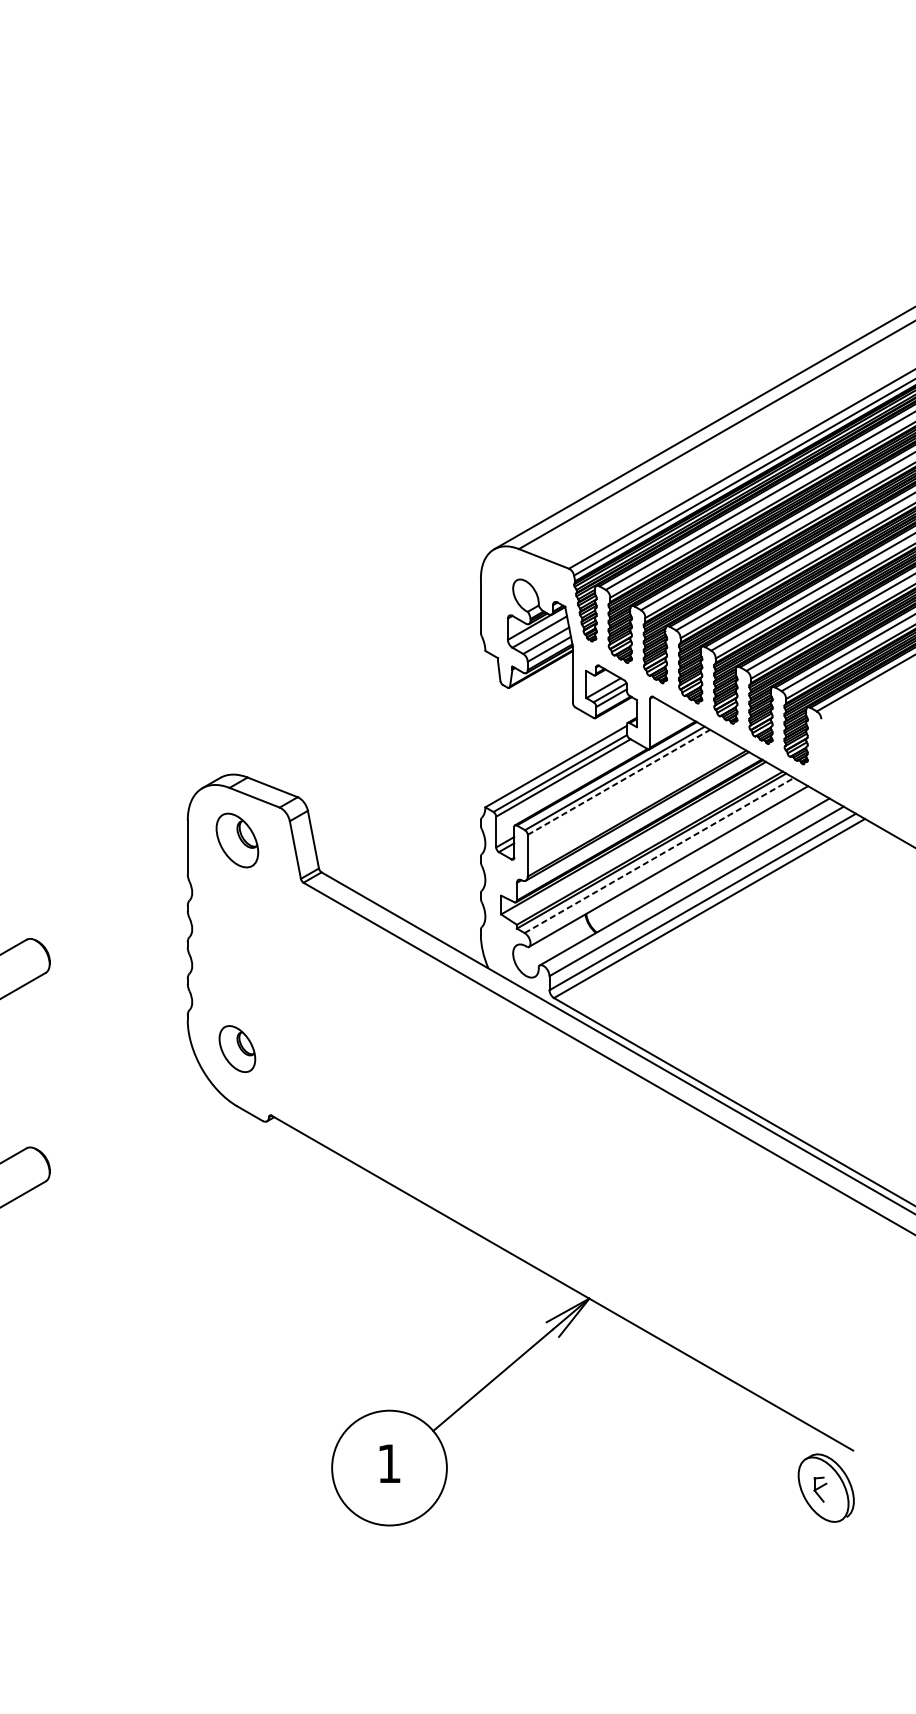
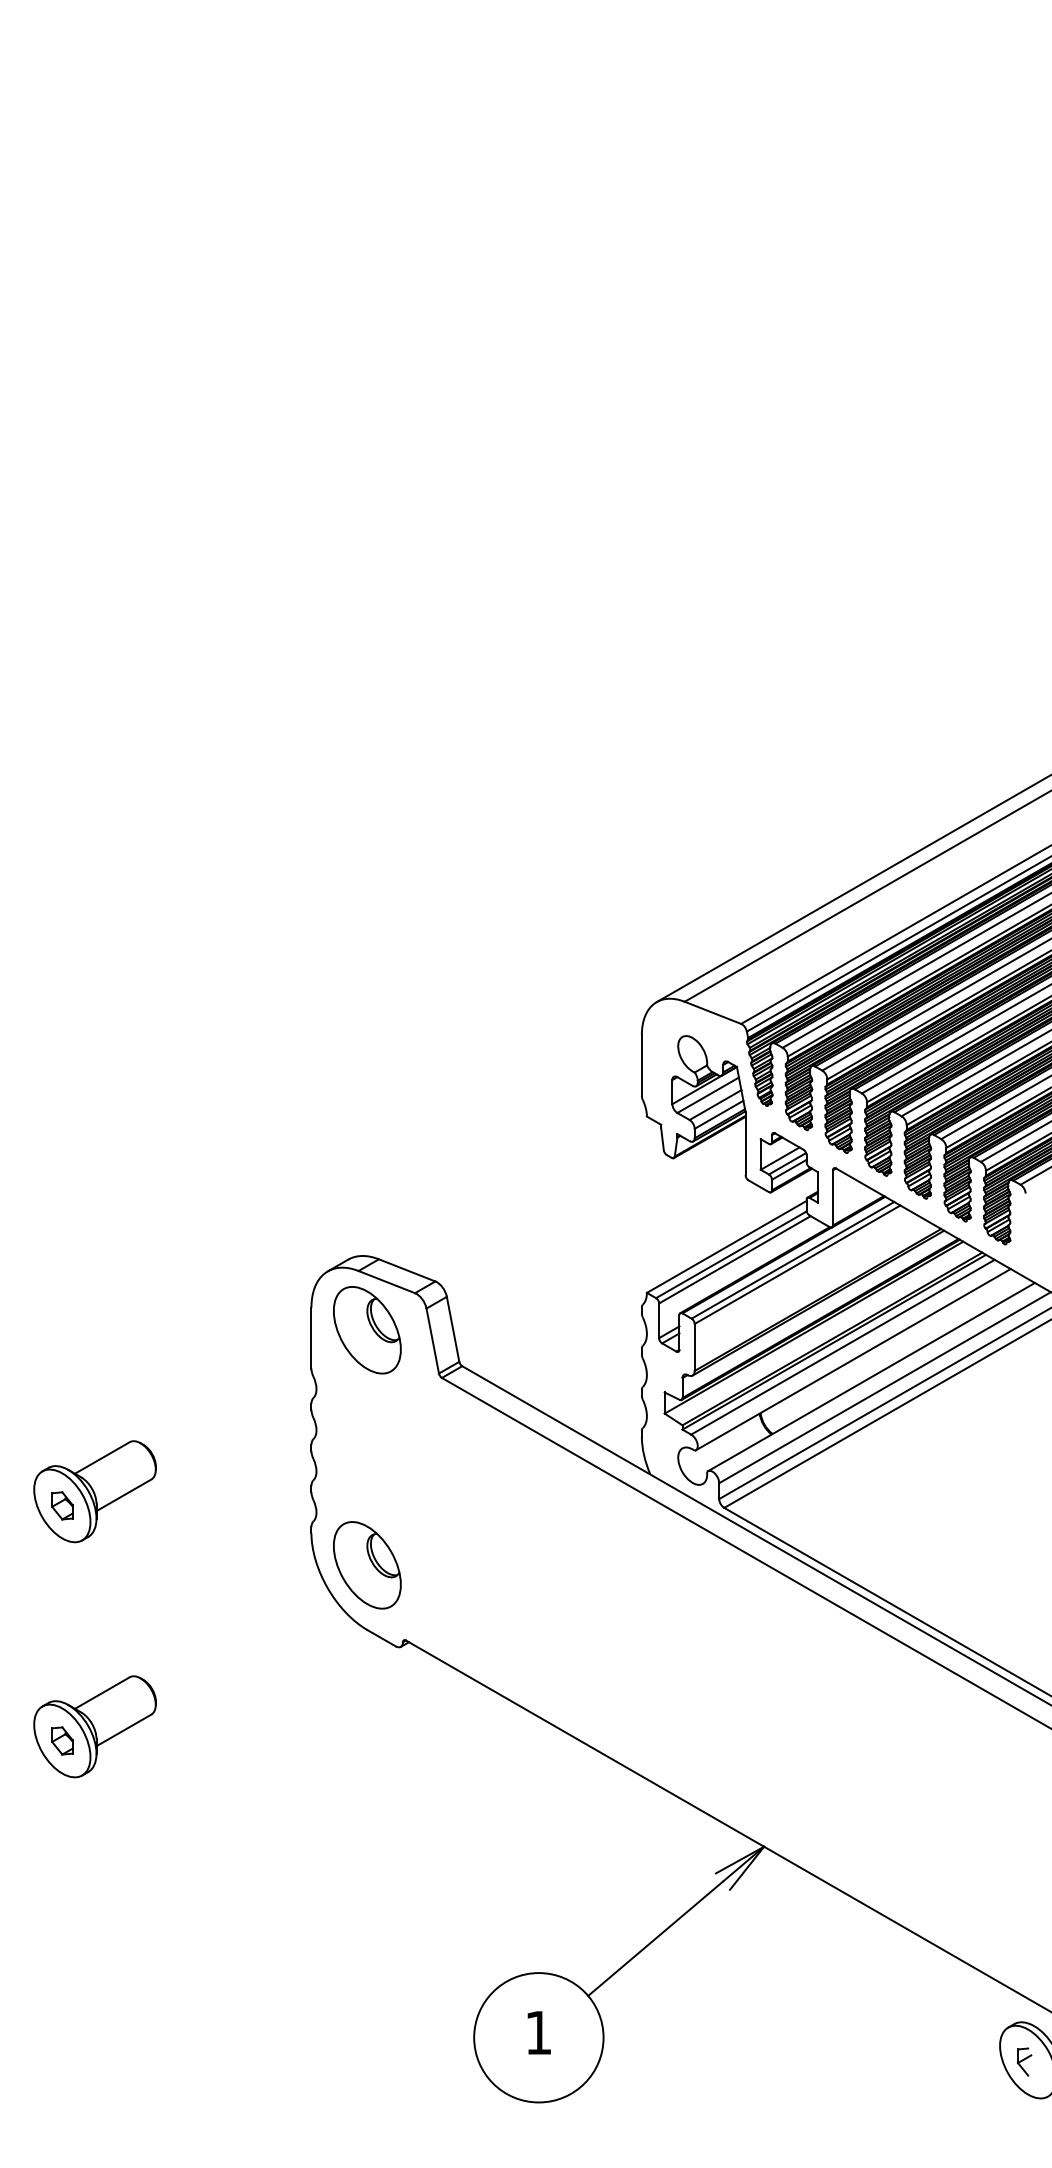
line: (618, 782) -> (797, 1264), dashed -> solid
part: (237, 840) -> (367, 1330), size x1.43
line: (659, 854) -> (843, 1346), dashed -> solid
part: (237, 1049) -> (367, 1565), size x1.67

